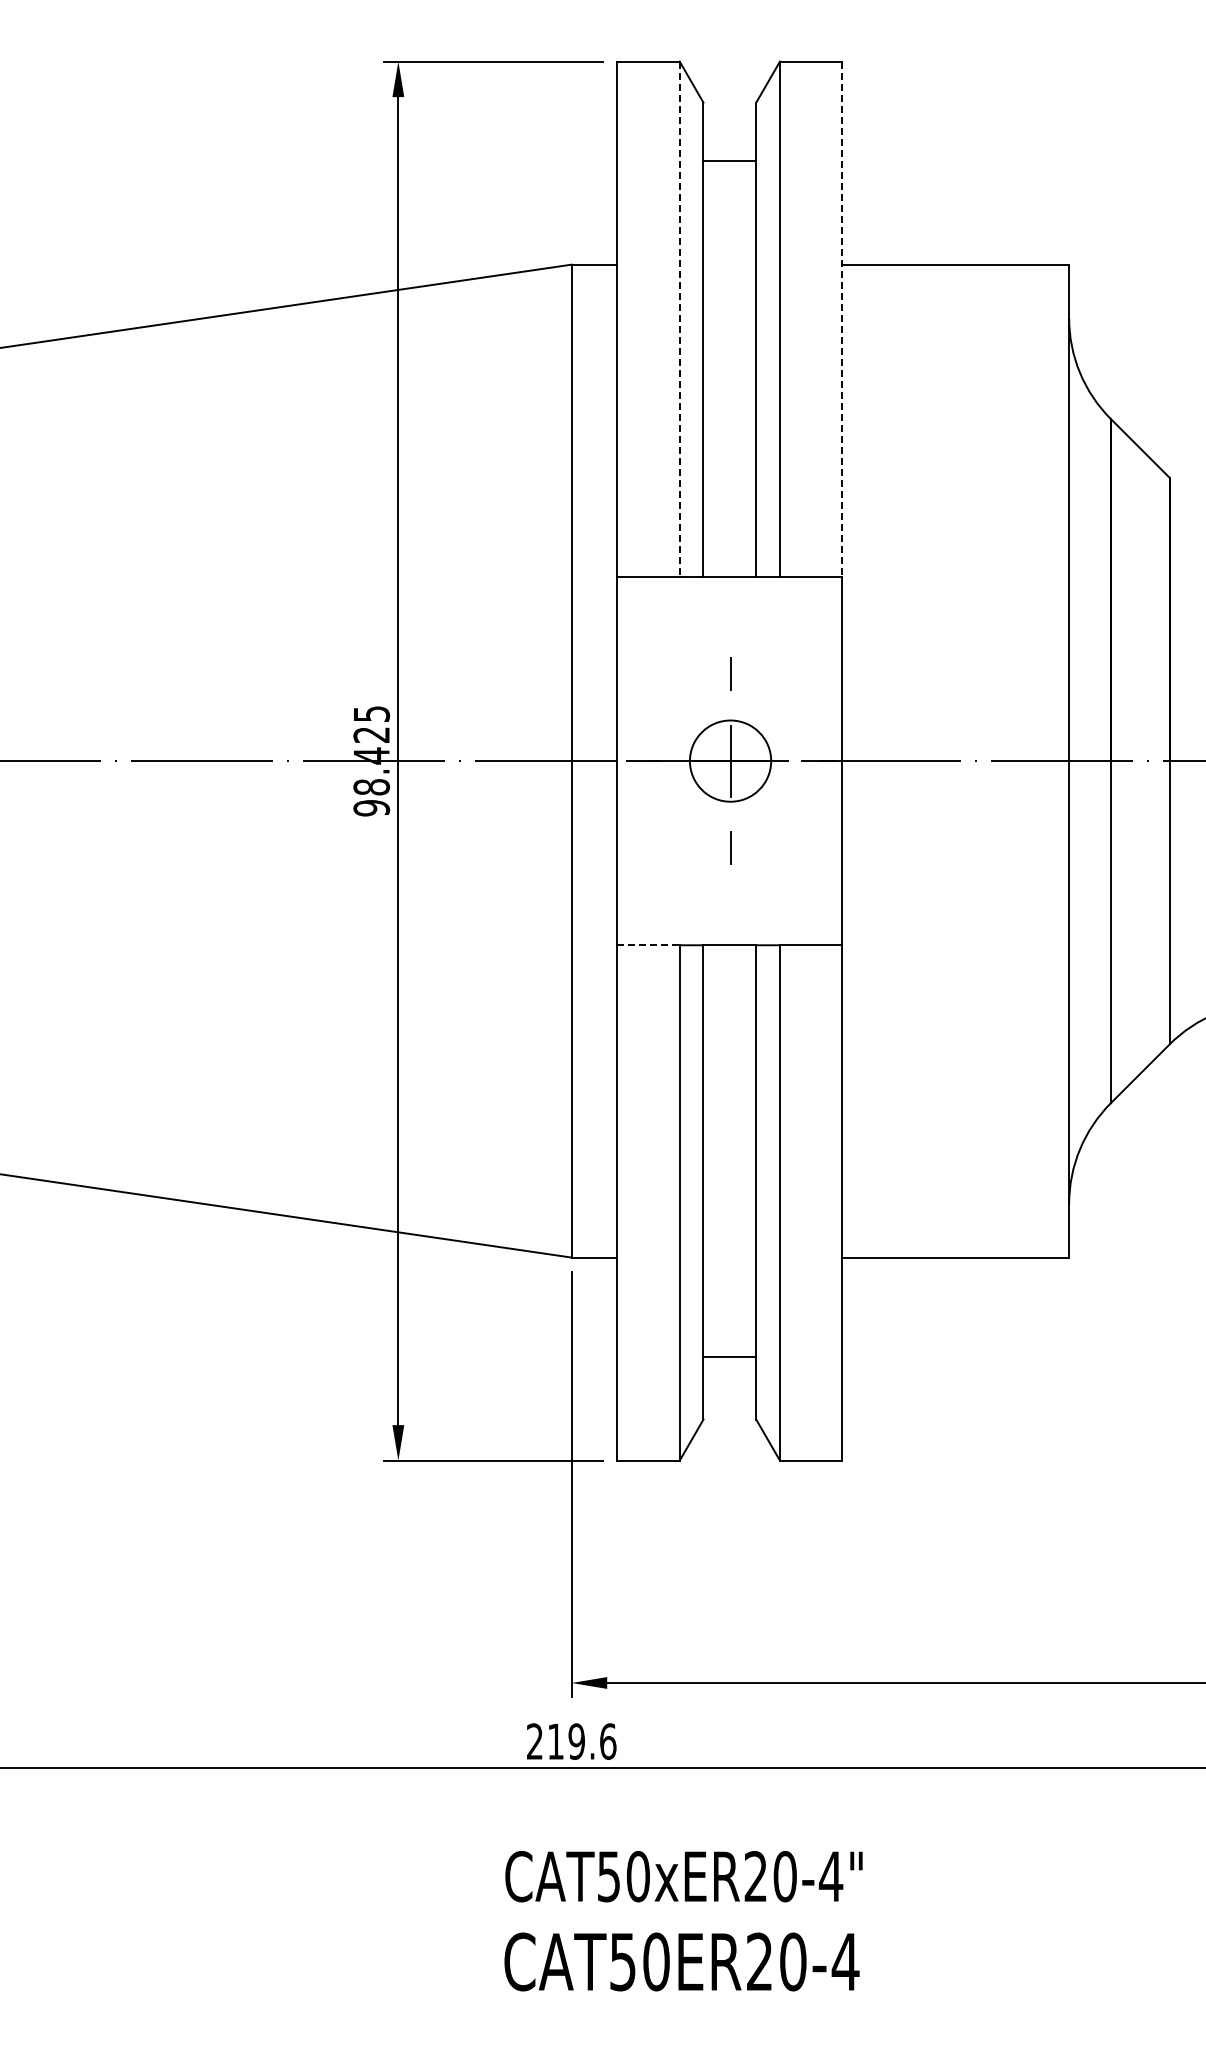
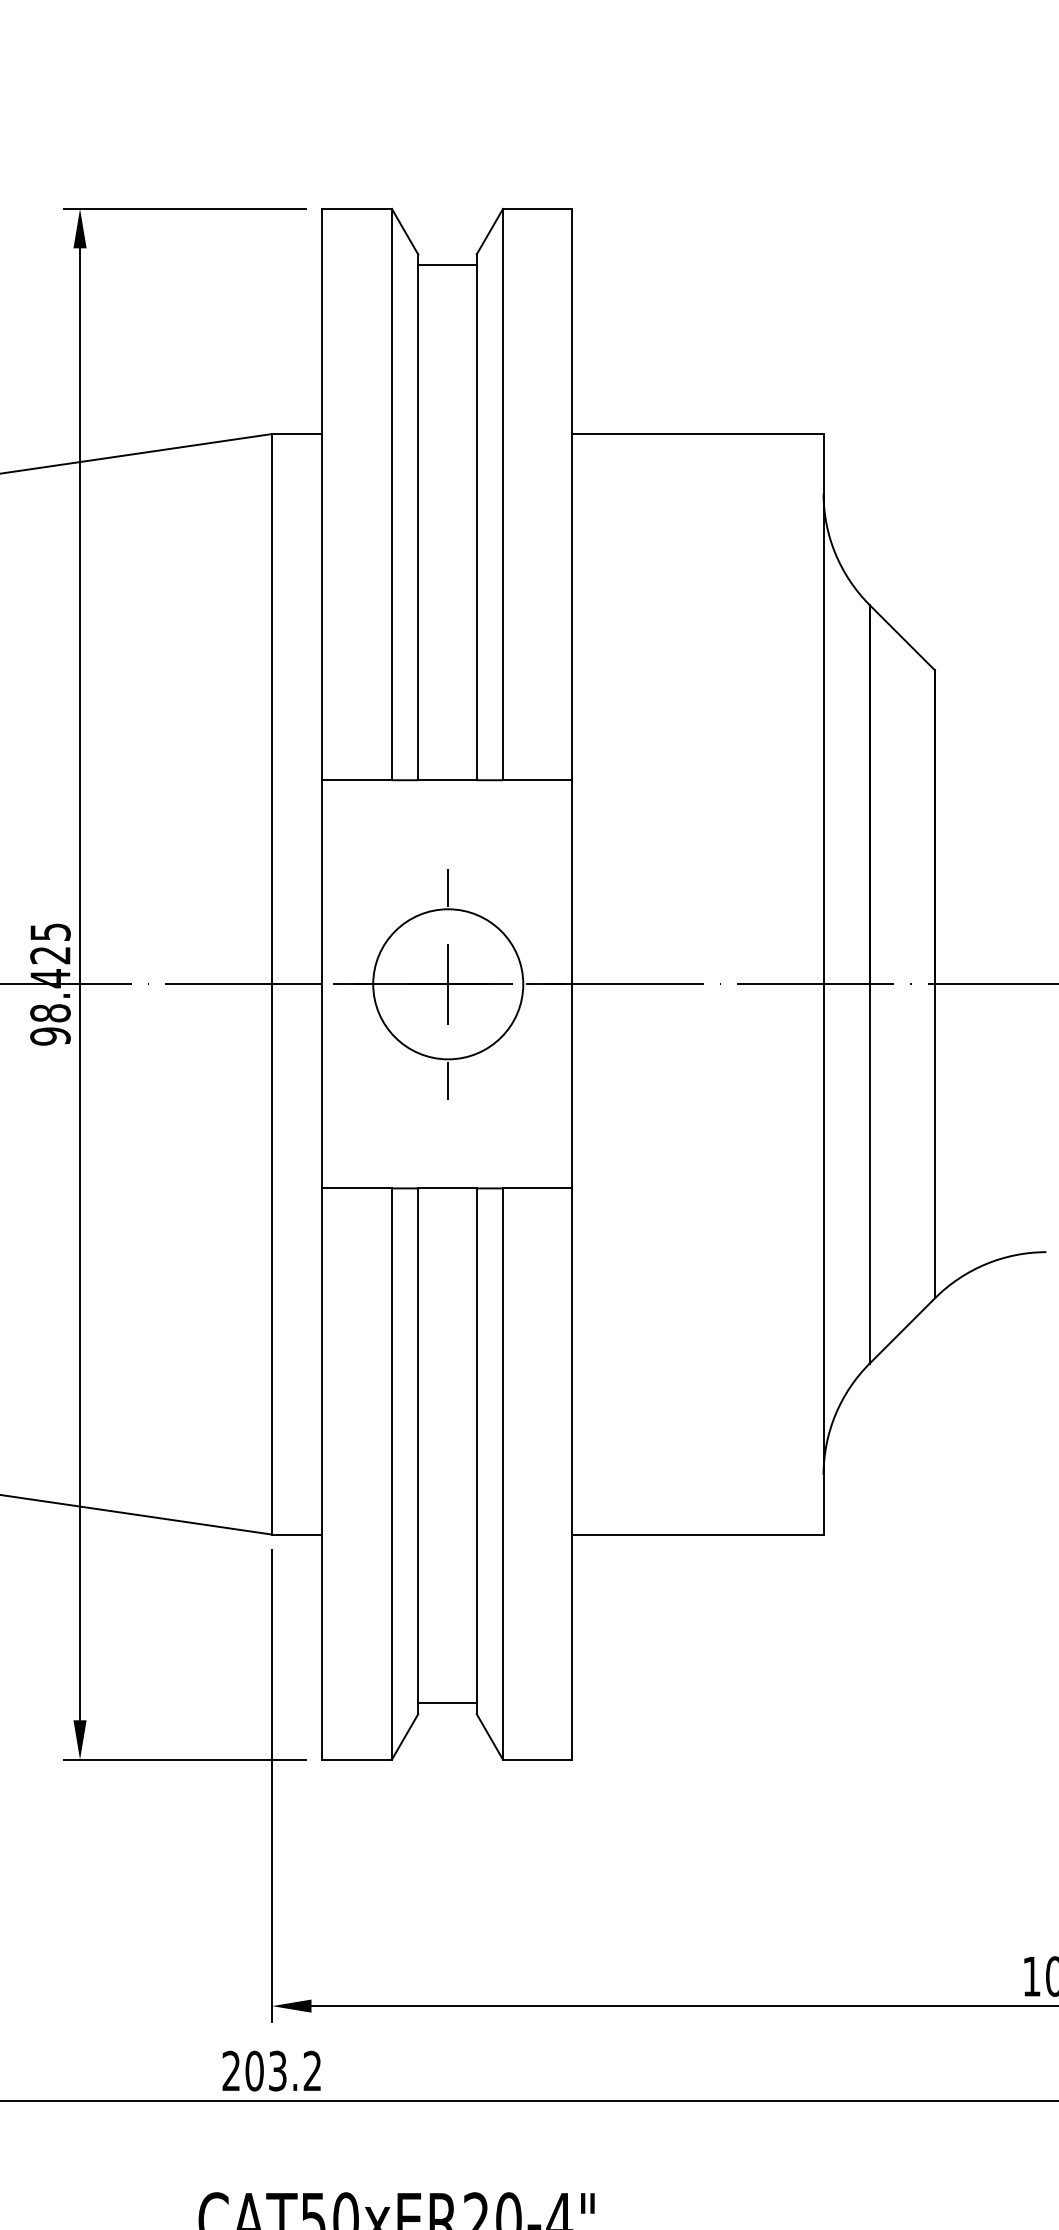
line: (729, 161) -> (447, 265), moved
line: (679, 319) -> (391, 494), dashed -> solid
line: (842, 319) -> (572, 494), dashed -> solid
circle: (730, 760) -> (448, 983), size x1.67
line: (648, 945) -> (357, 1188), dashed -> solid
line: (729, 1356) -> (447, 1702), moved
text: (581, 1741) -> (283, 2070), 219.6 -> 203.2

